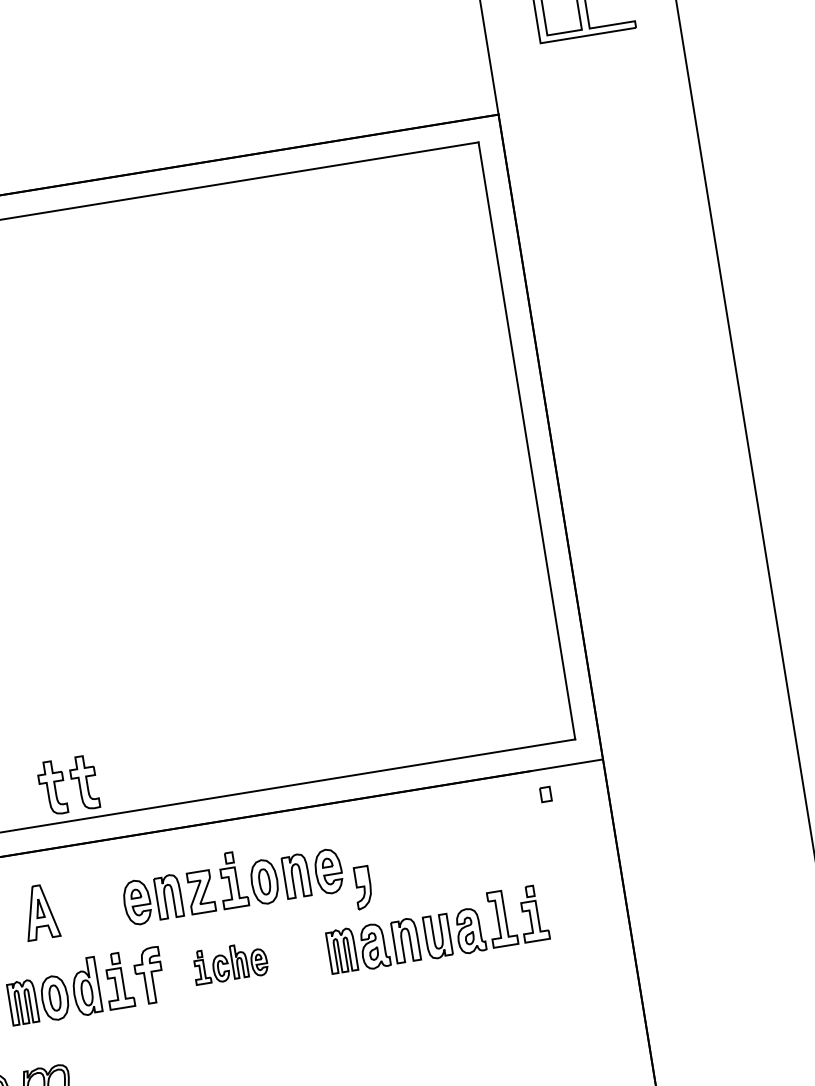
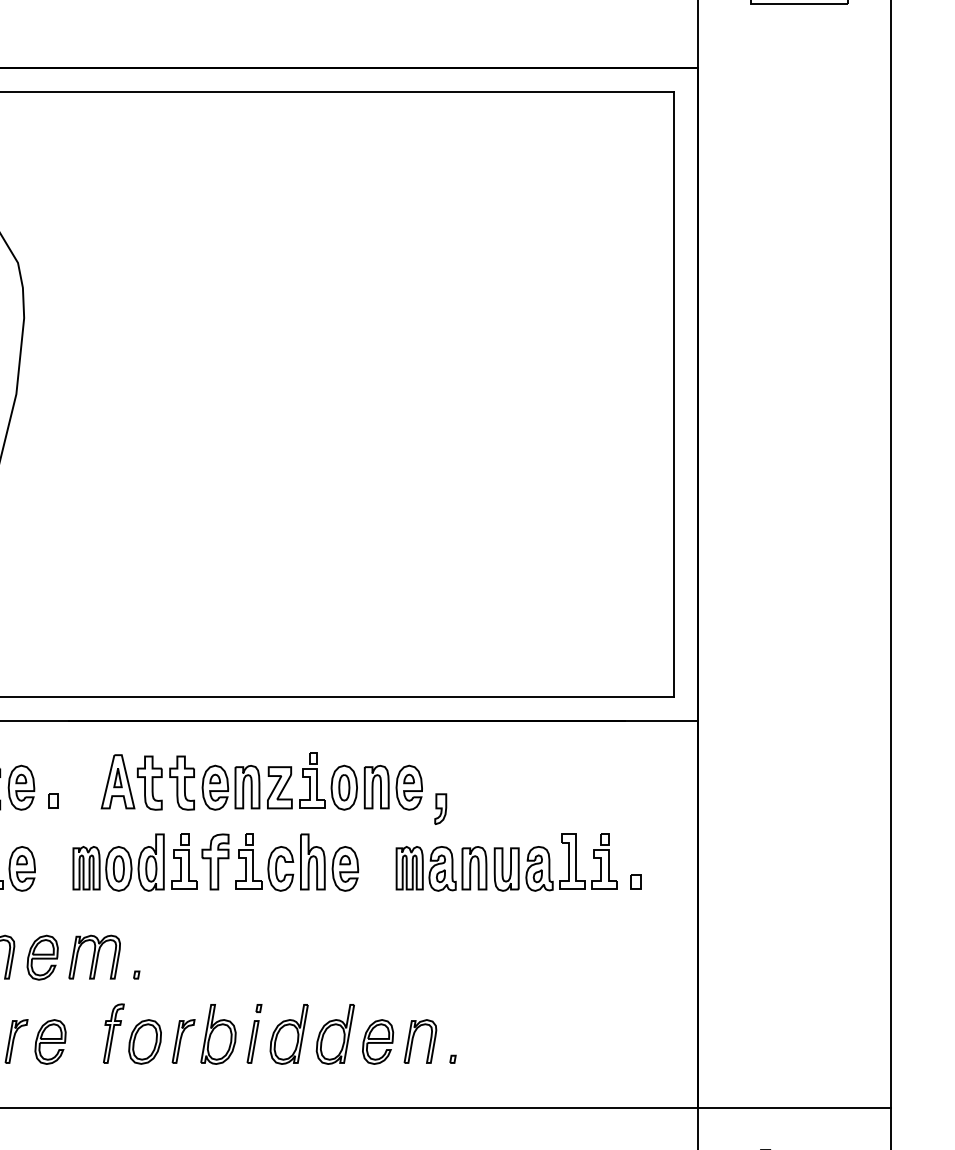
part: (67, 784) -> (165, 782), moved
part: (545, 793) -> (635, 881), moved
part: (362, 887) -> (440, 808), size x0.71
part: (230, 963) -> (297, 862), size x1.67

